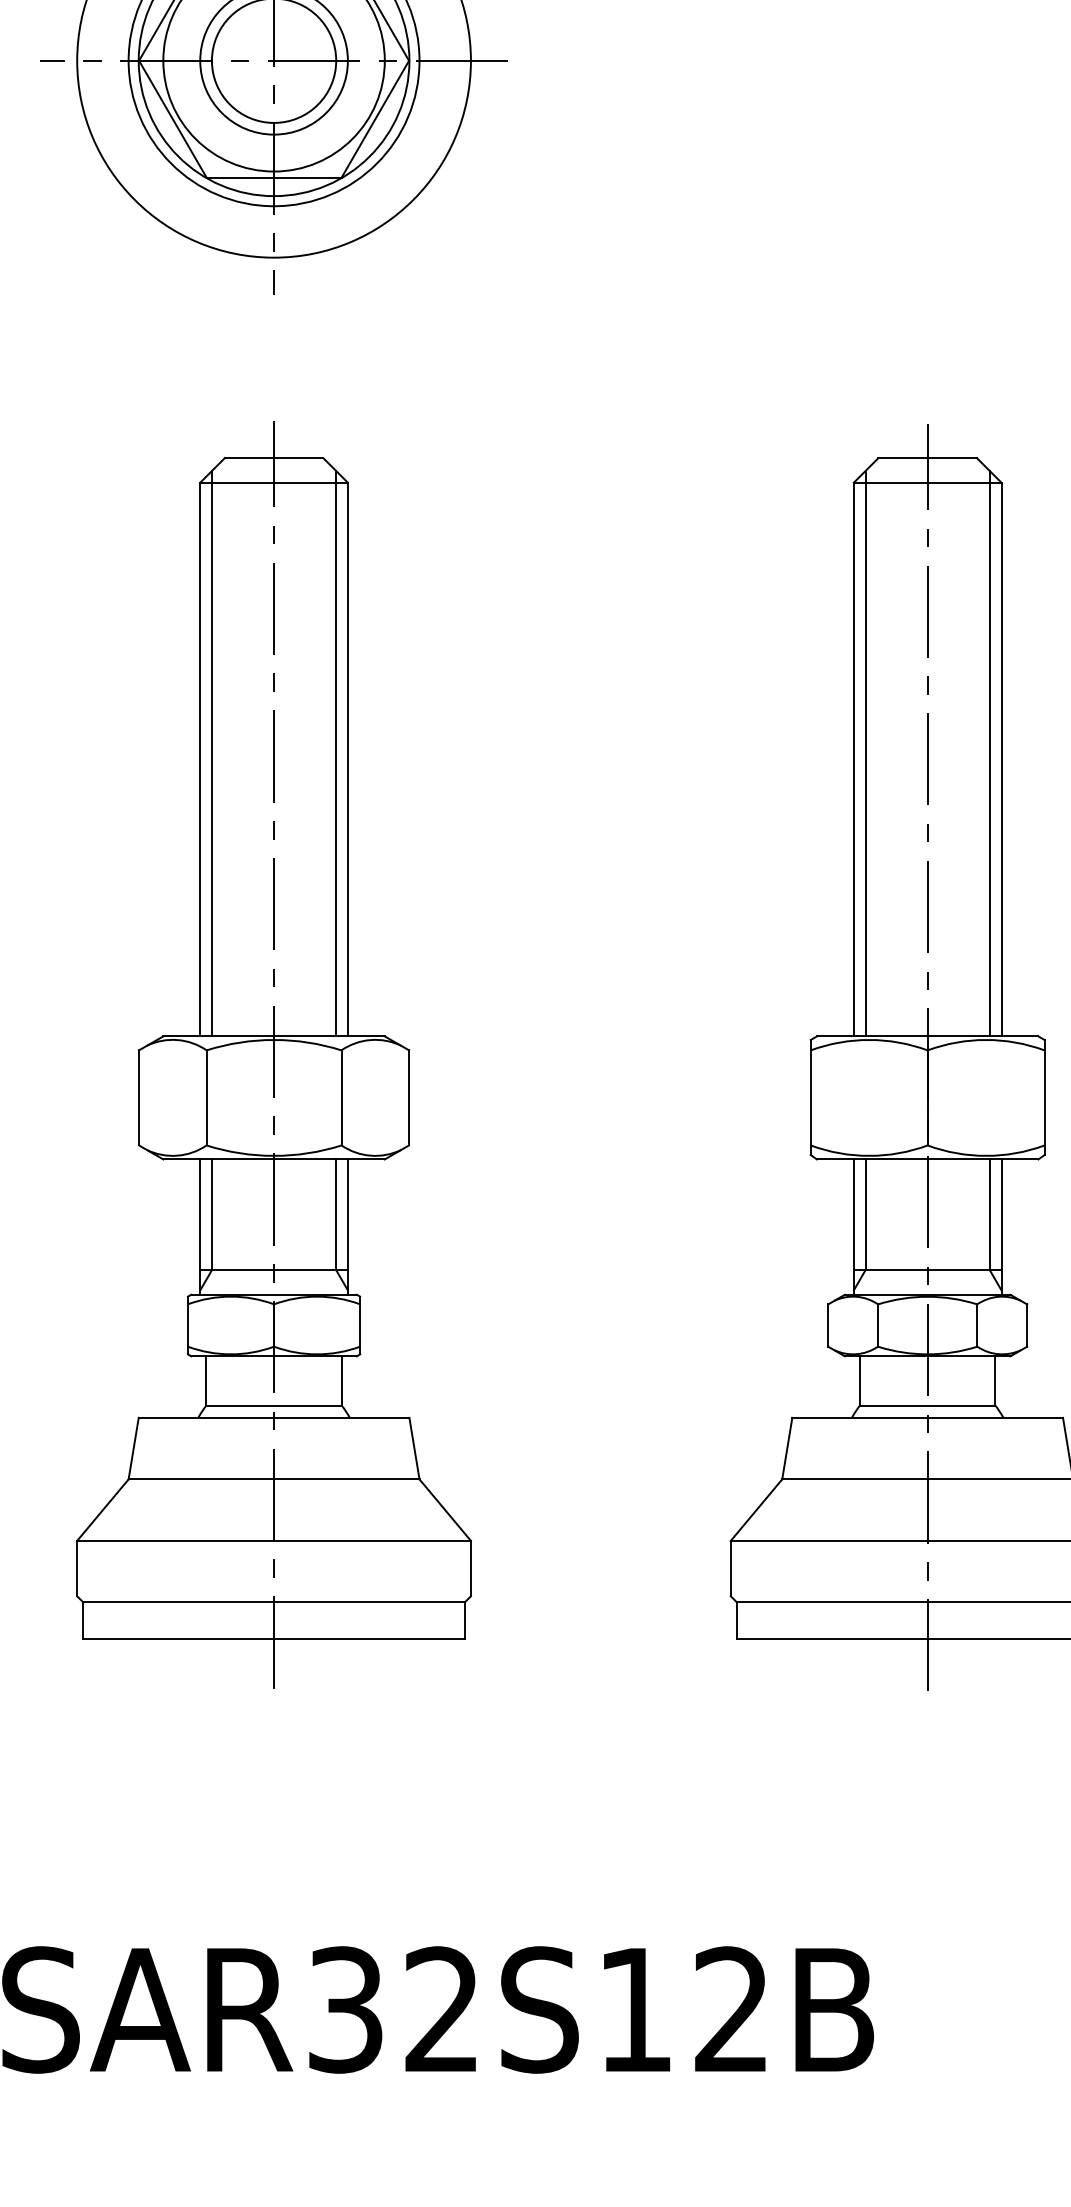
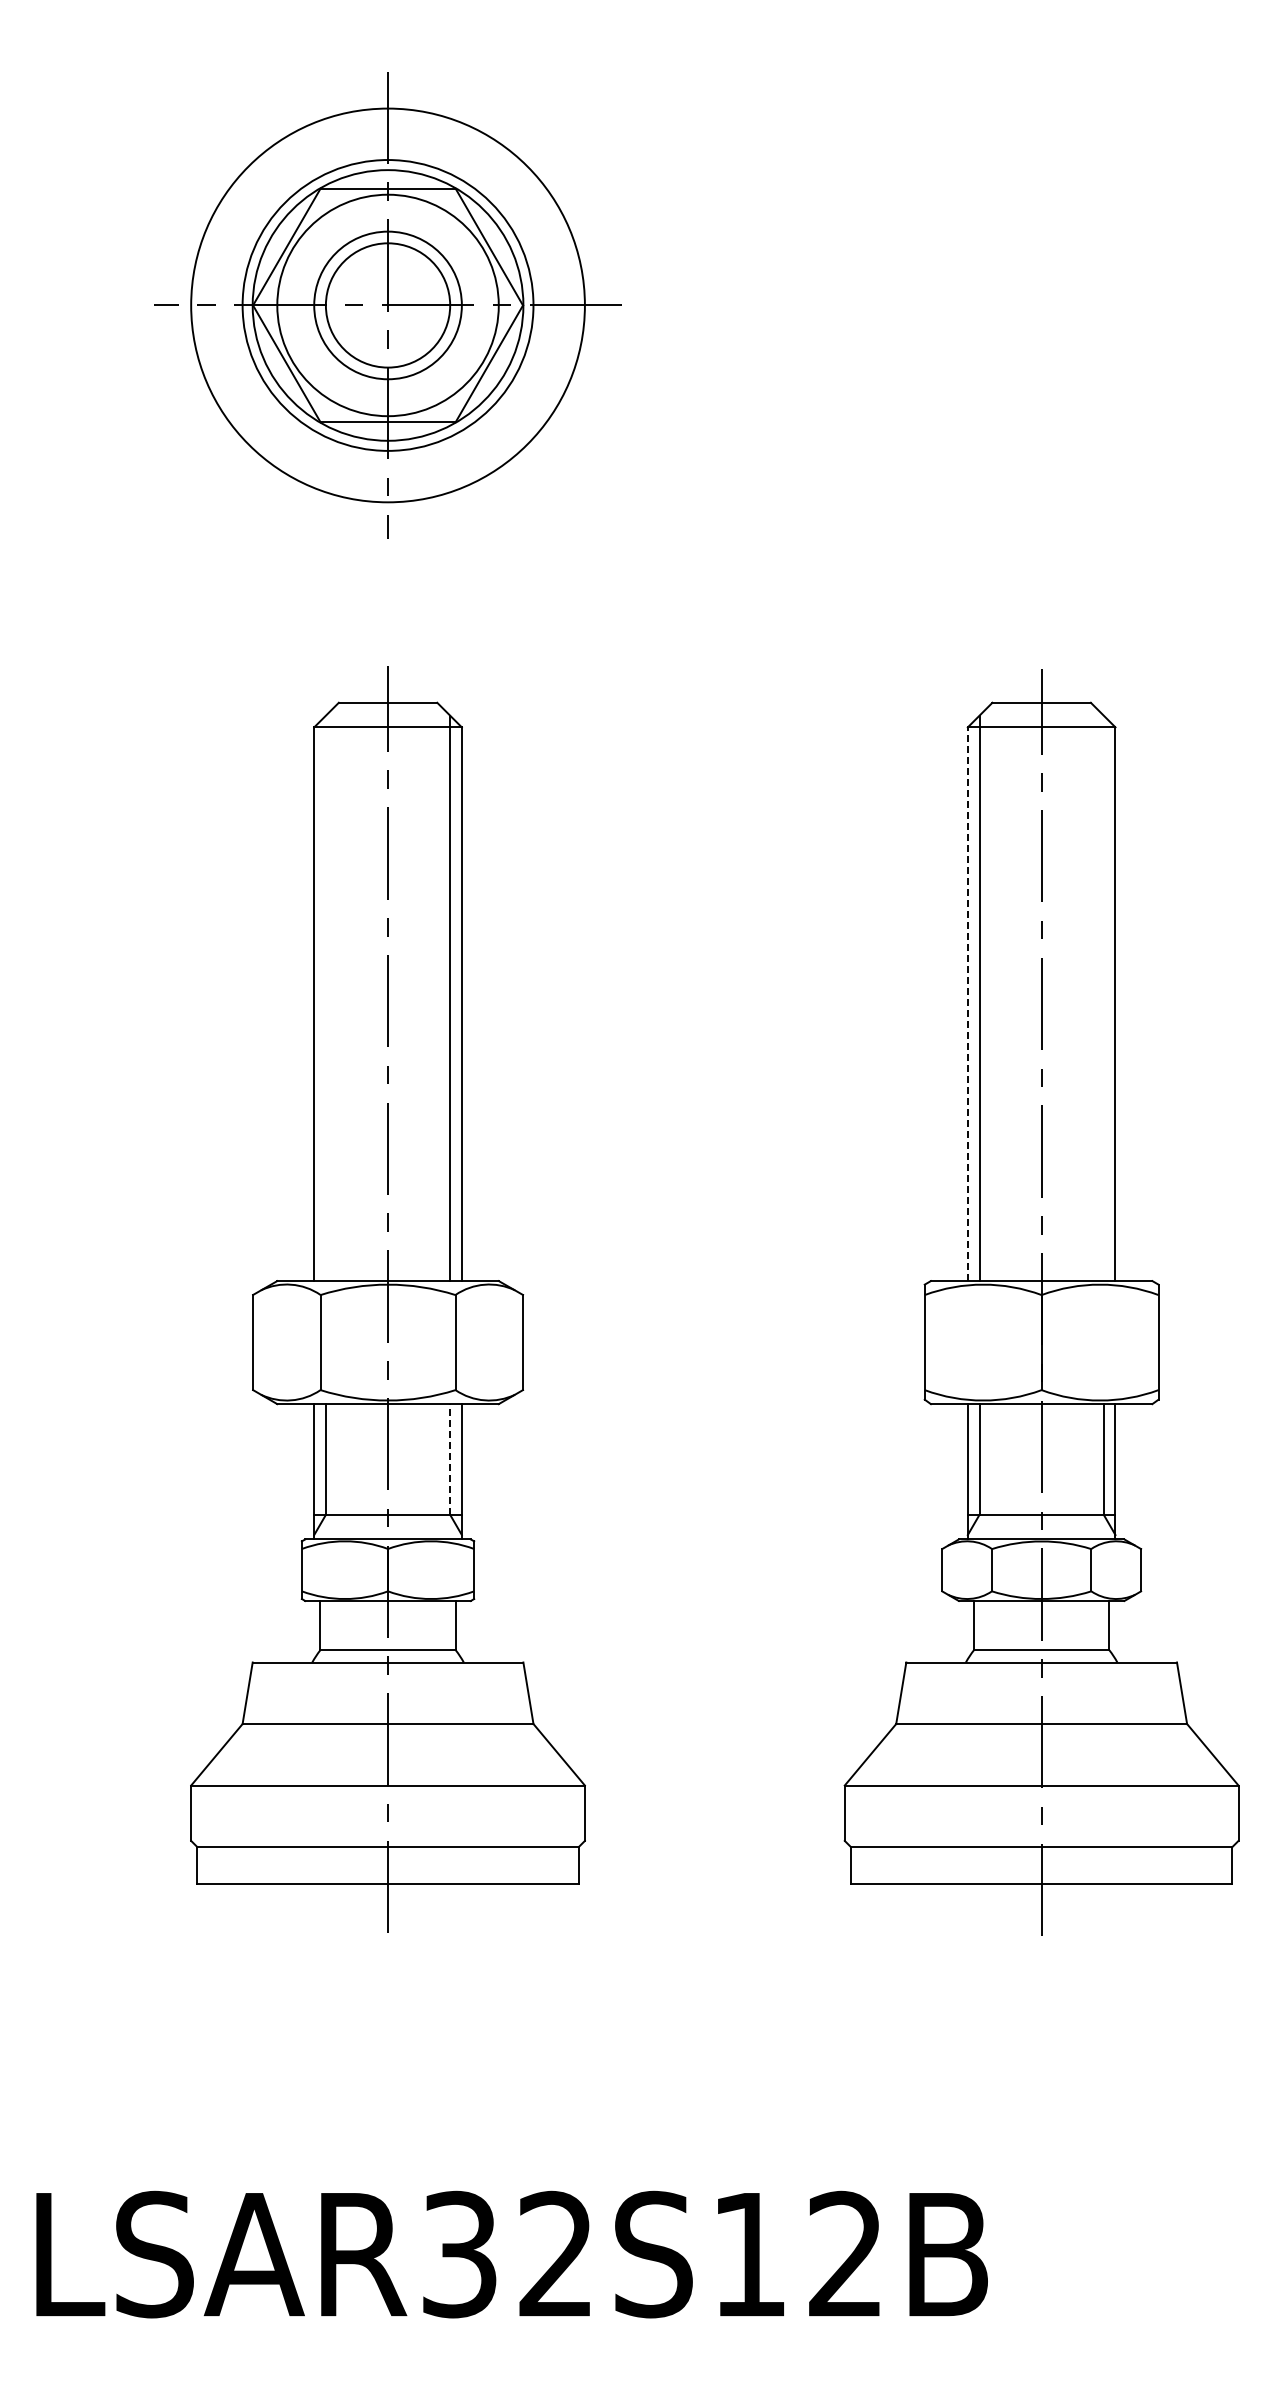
line: (211, 753) -> (325, 998), removed
line: (989, 753) -> (1103, 998), removed
line: (853, 759) -> (967, 1004), solid -> dashed
line: (336, 1213) -> (450, 1458), solid -> dashed

